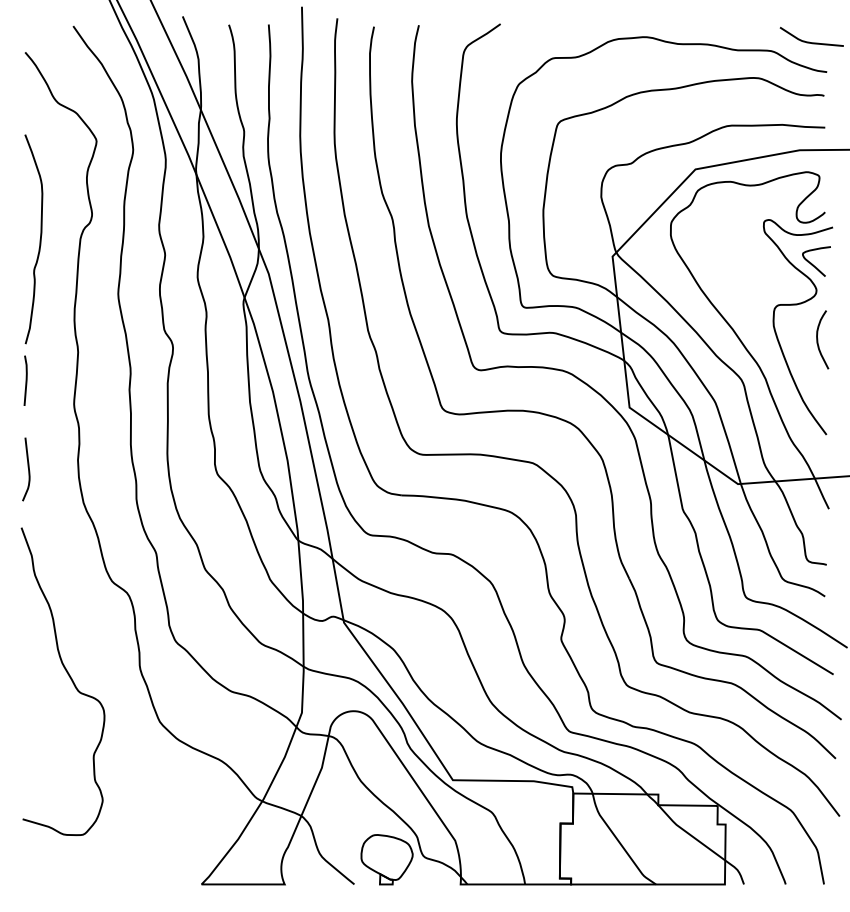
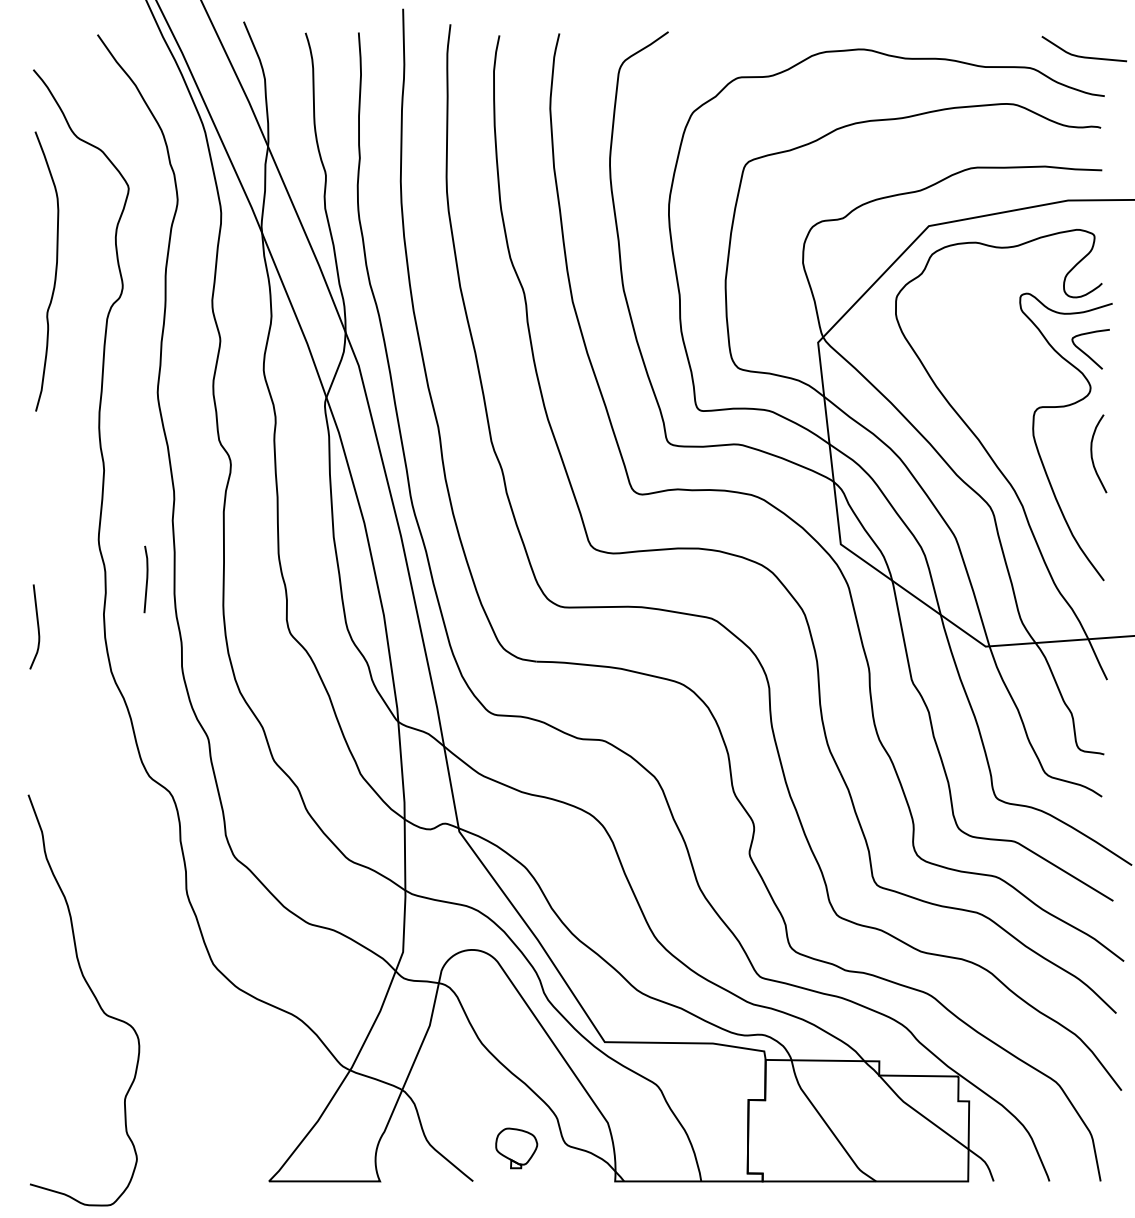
curve: (40, 239) -> (55, 271), moved
line: (26, 380) -> (146, 579), moved
curve: (70, 678) -> (93, 996), moved
part: (386, 859) -> (516, 1148), size x0.6

